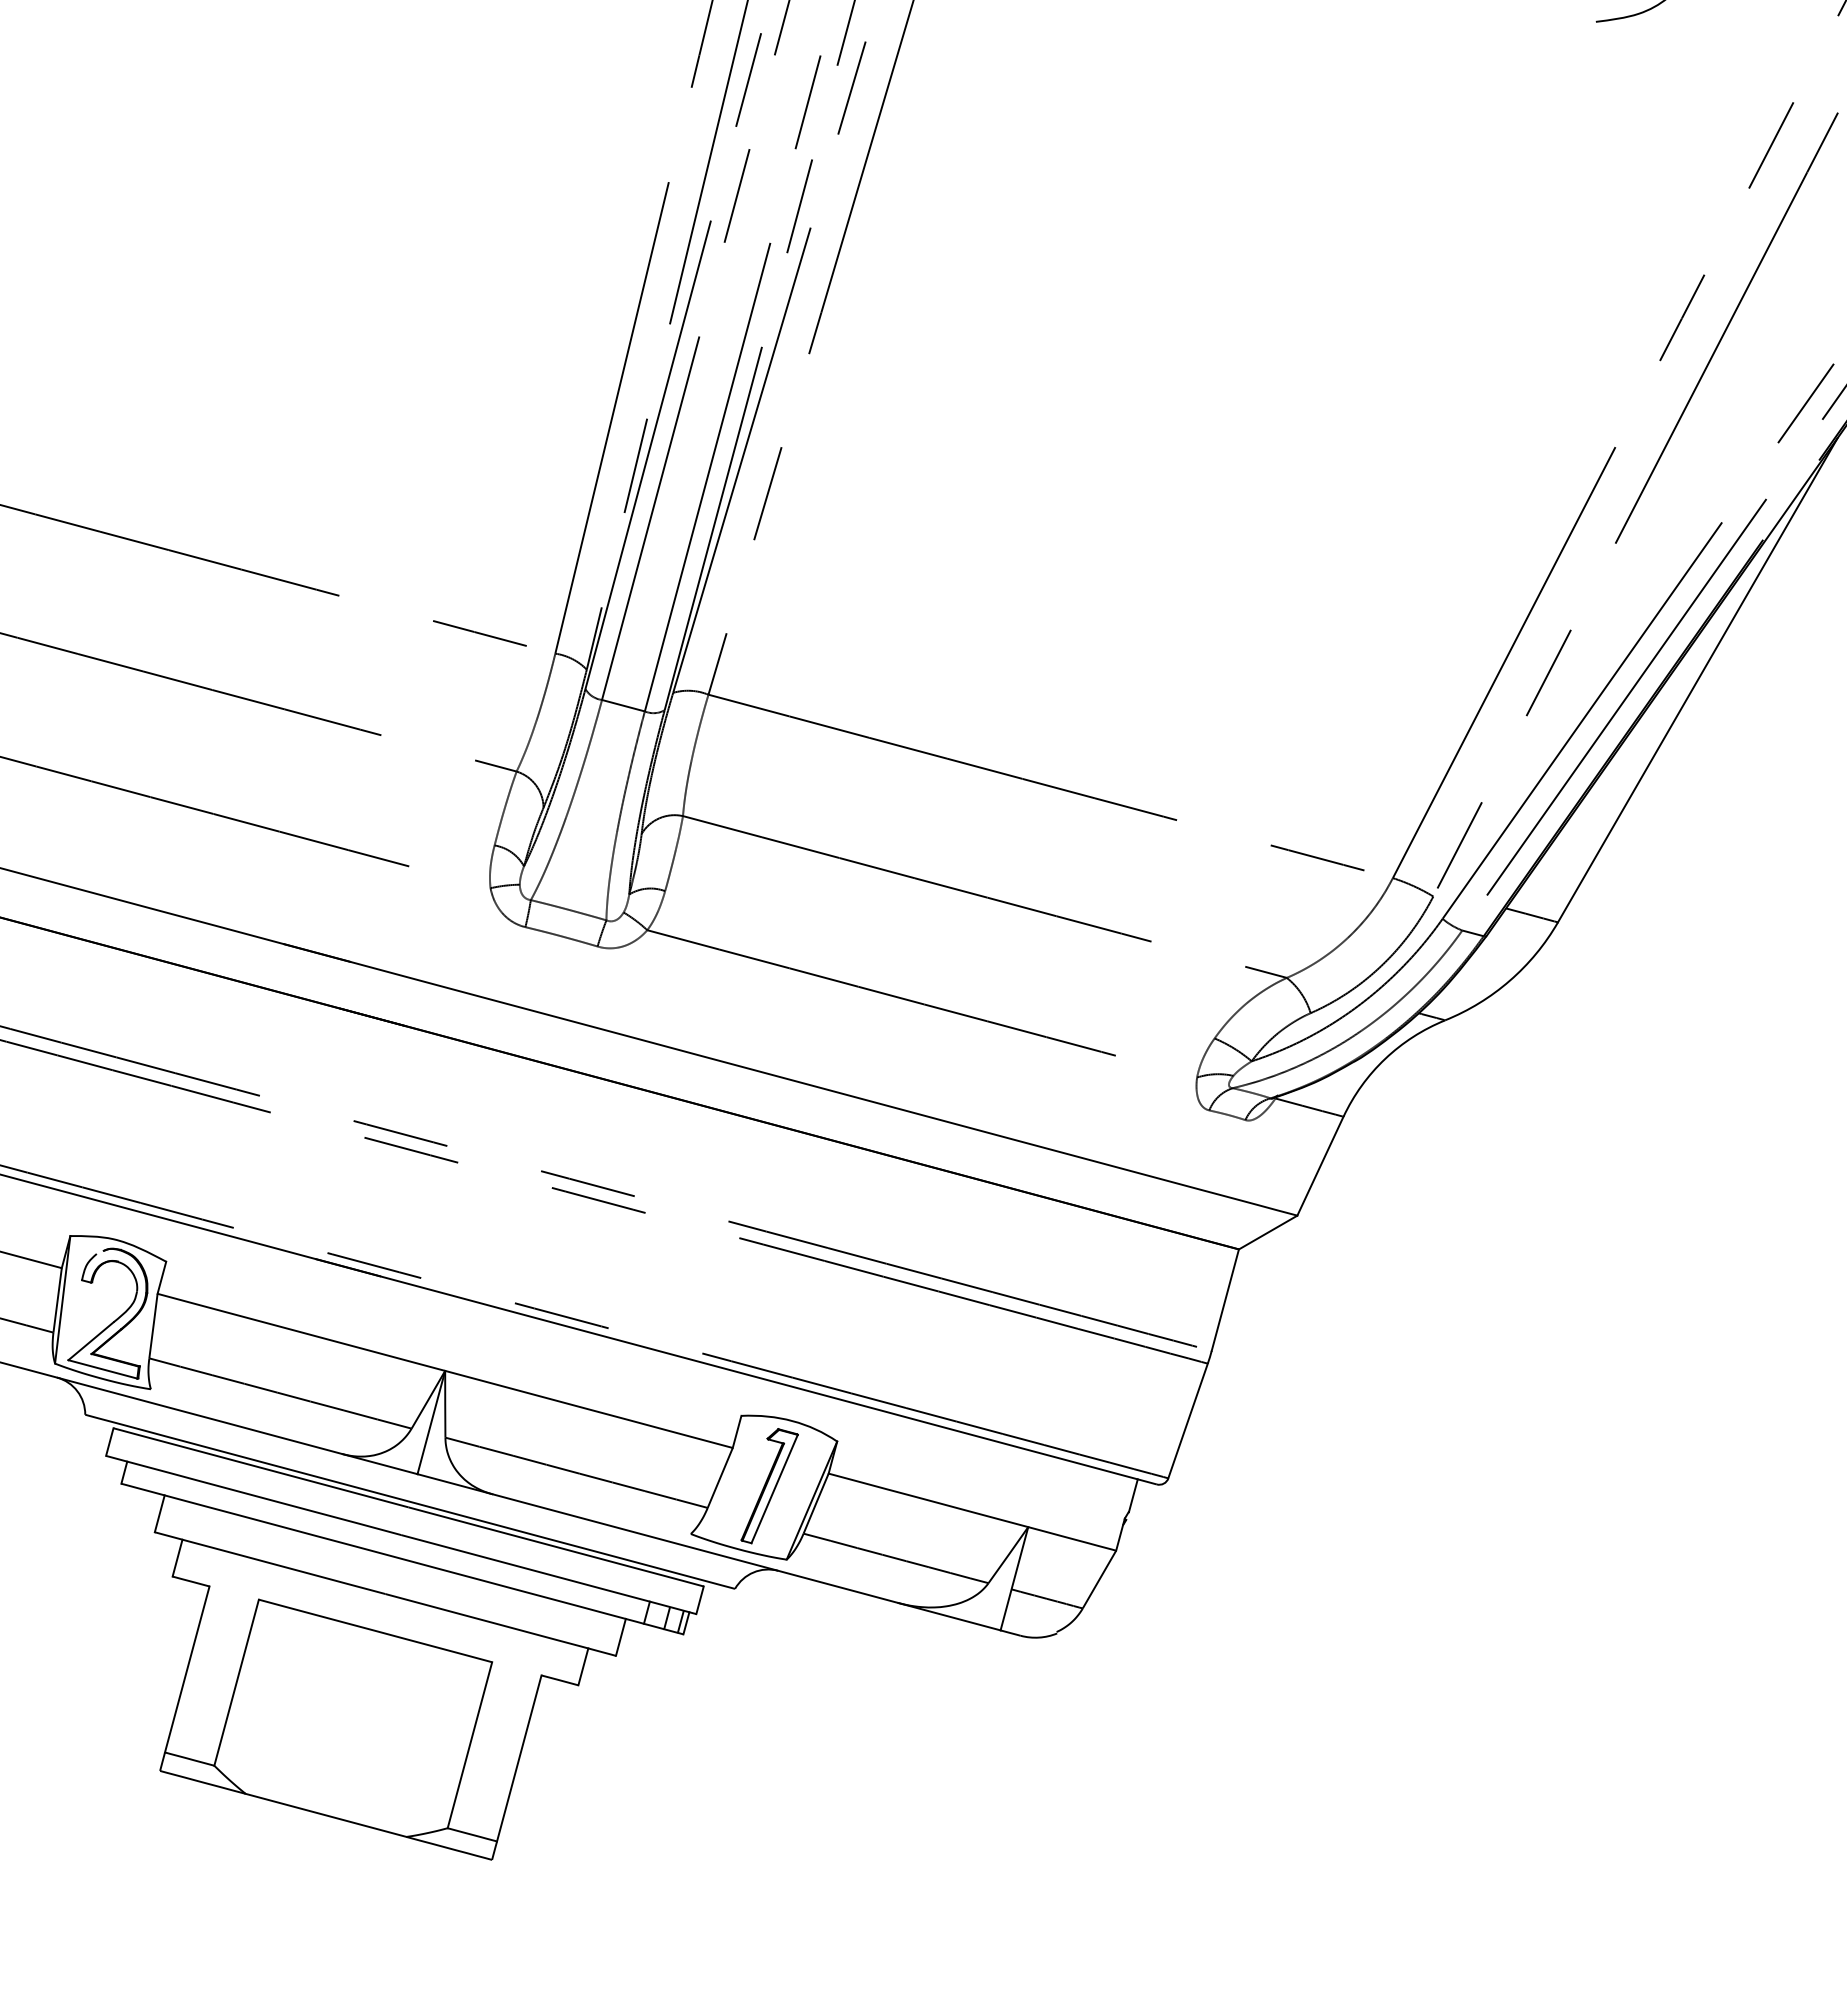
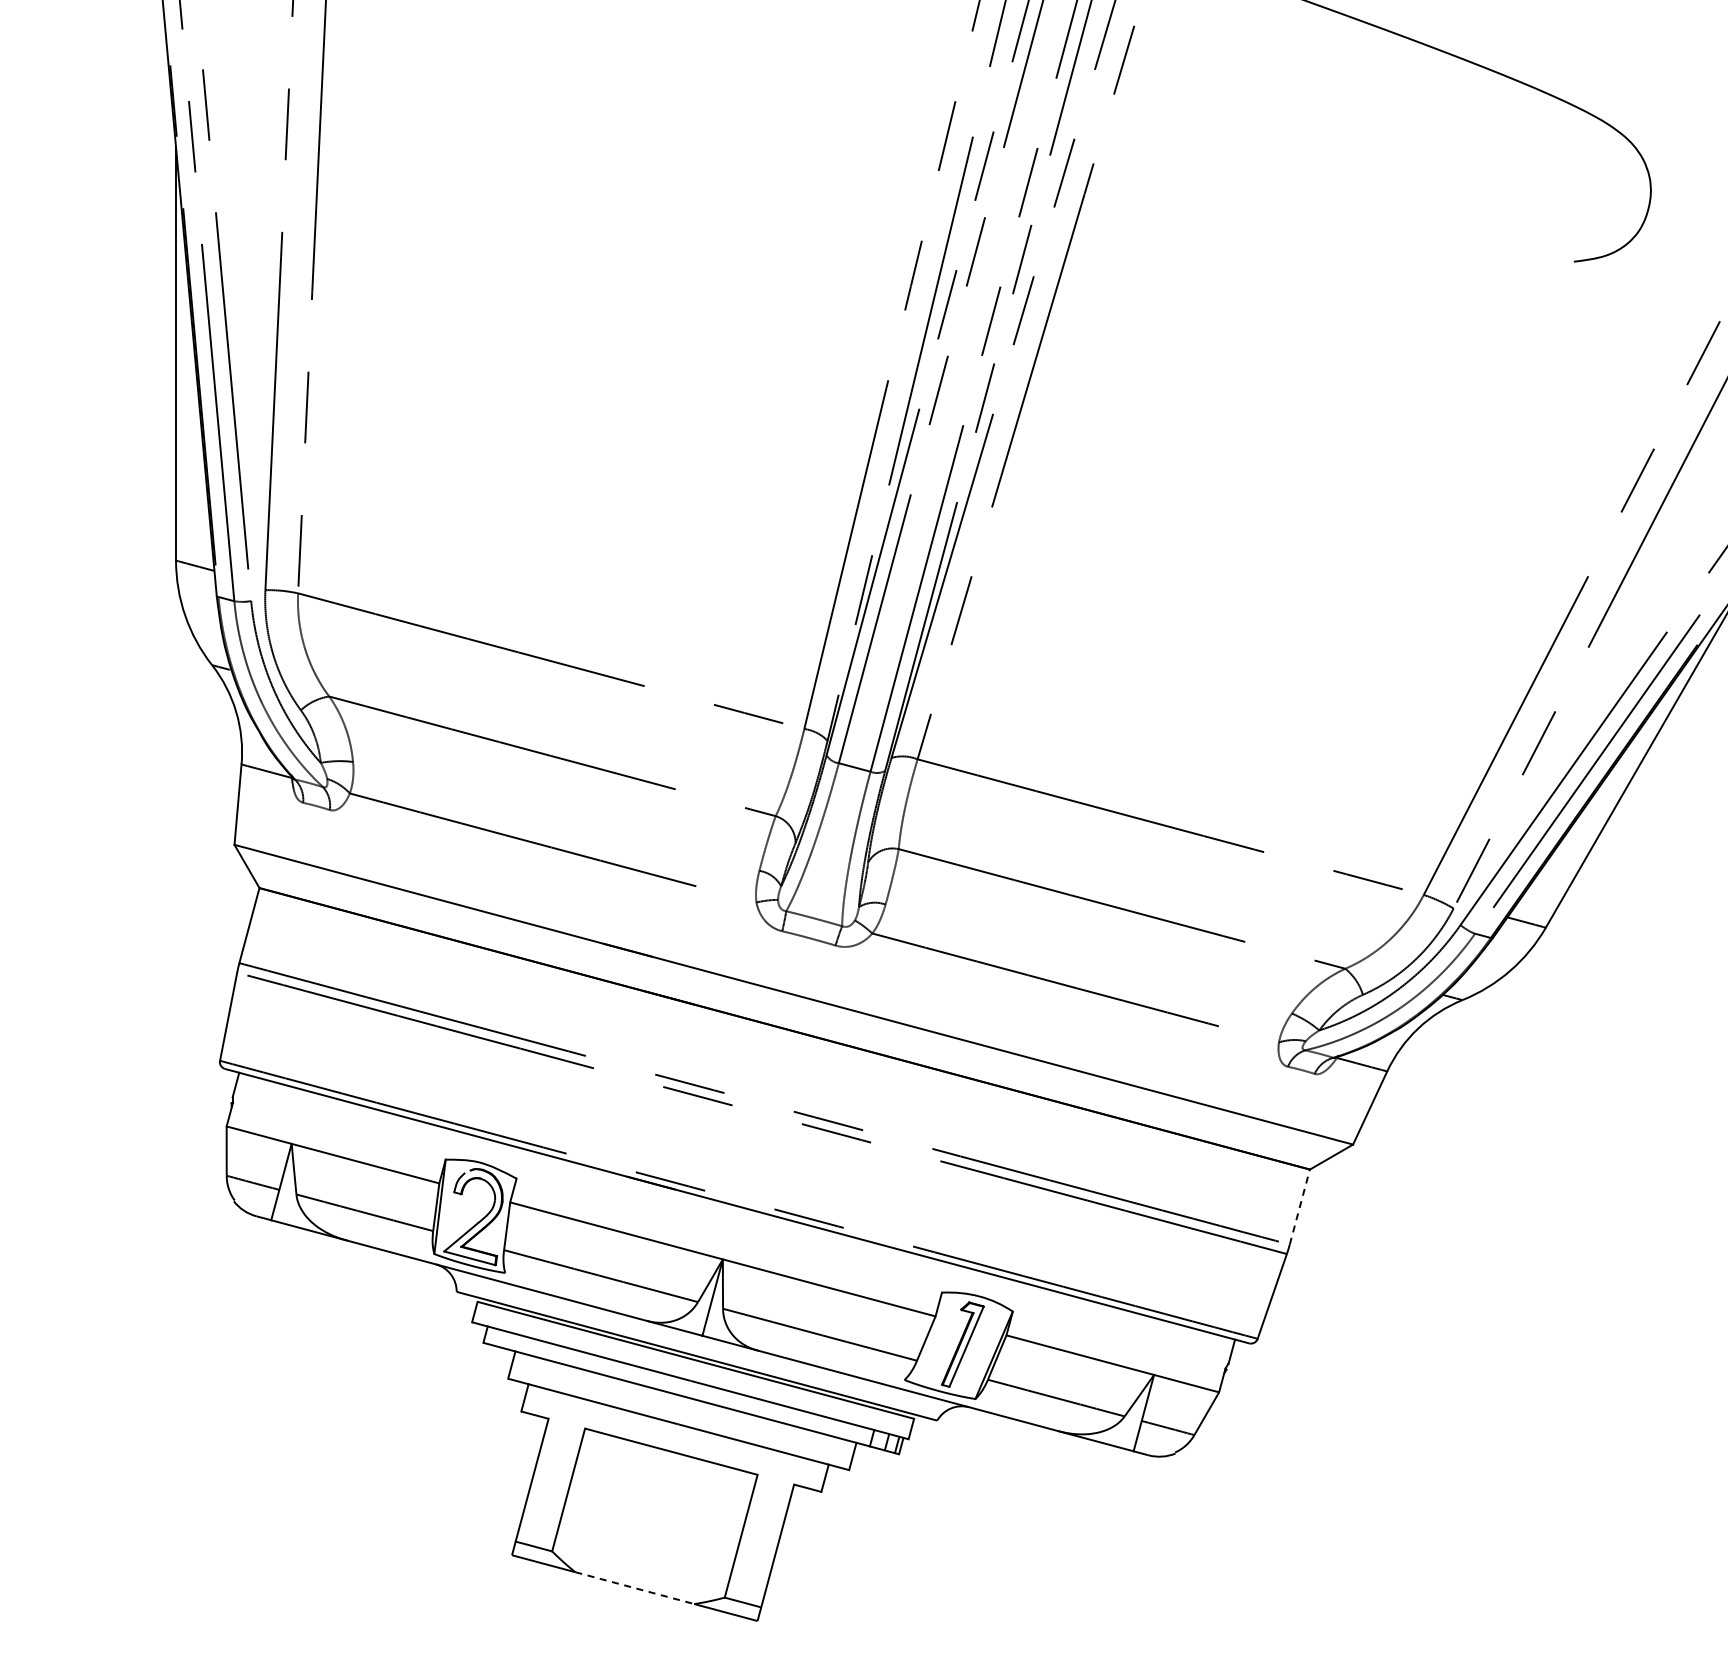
line: (1224, 1300) -> (1299, 1207), solid -> dashed
line: (325, 1815) -> (634, 1588), solid -> dashed

